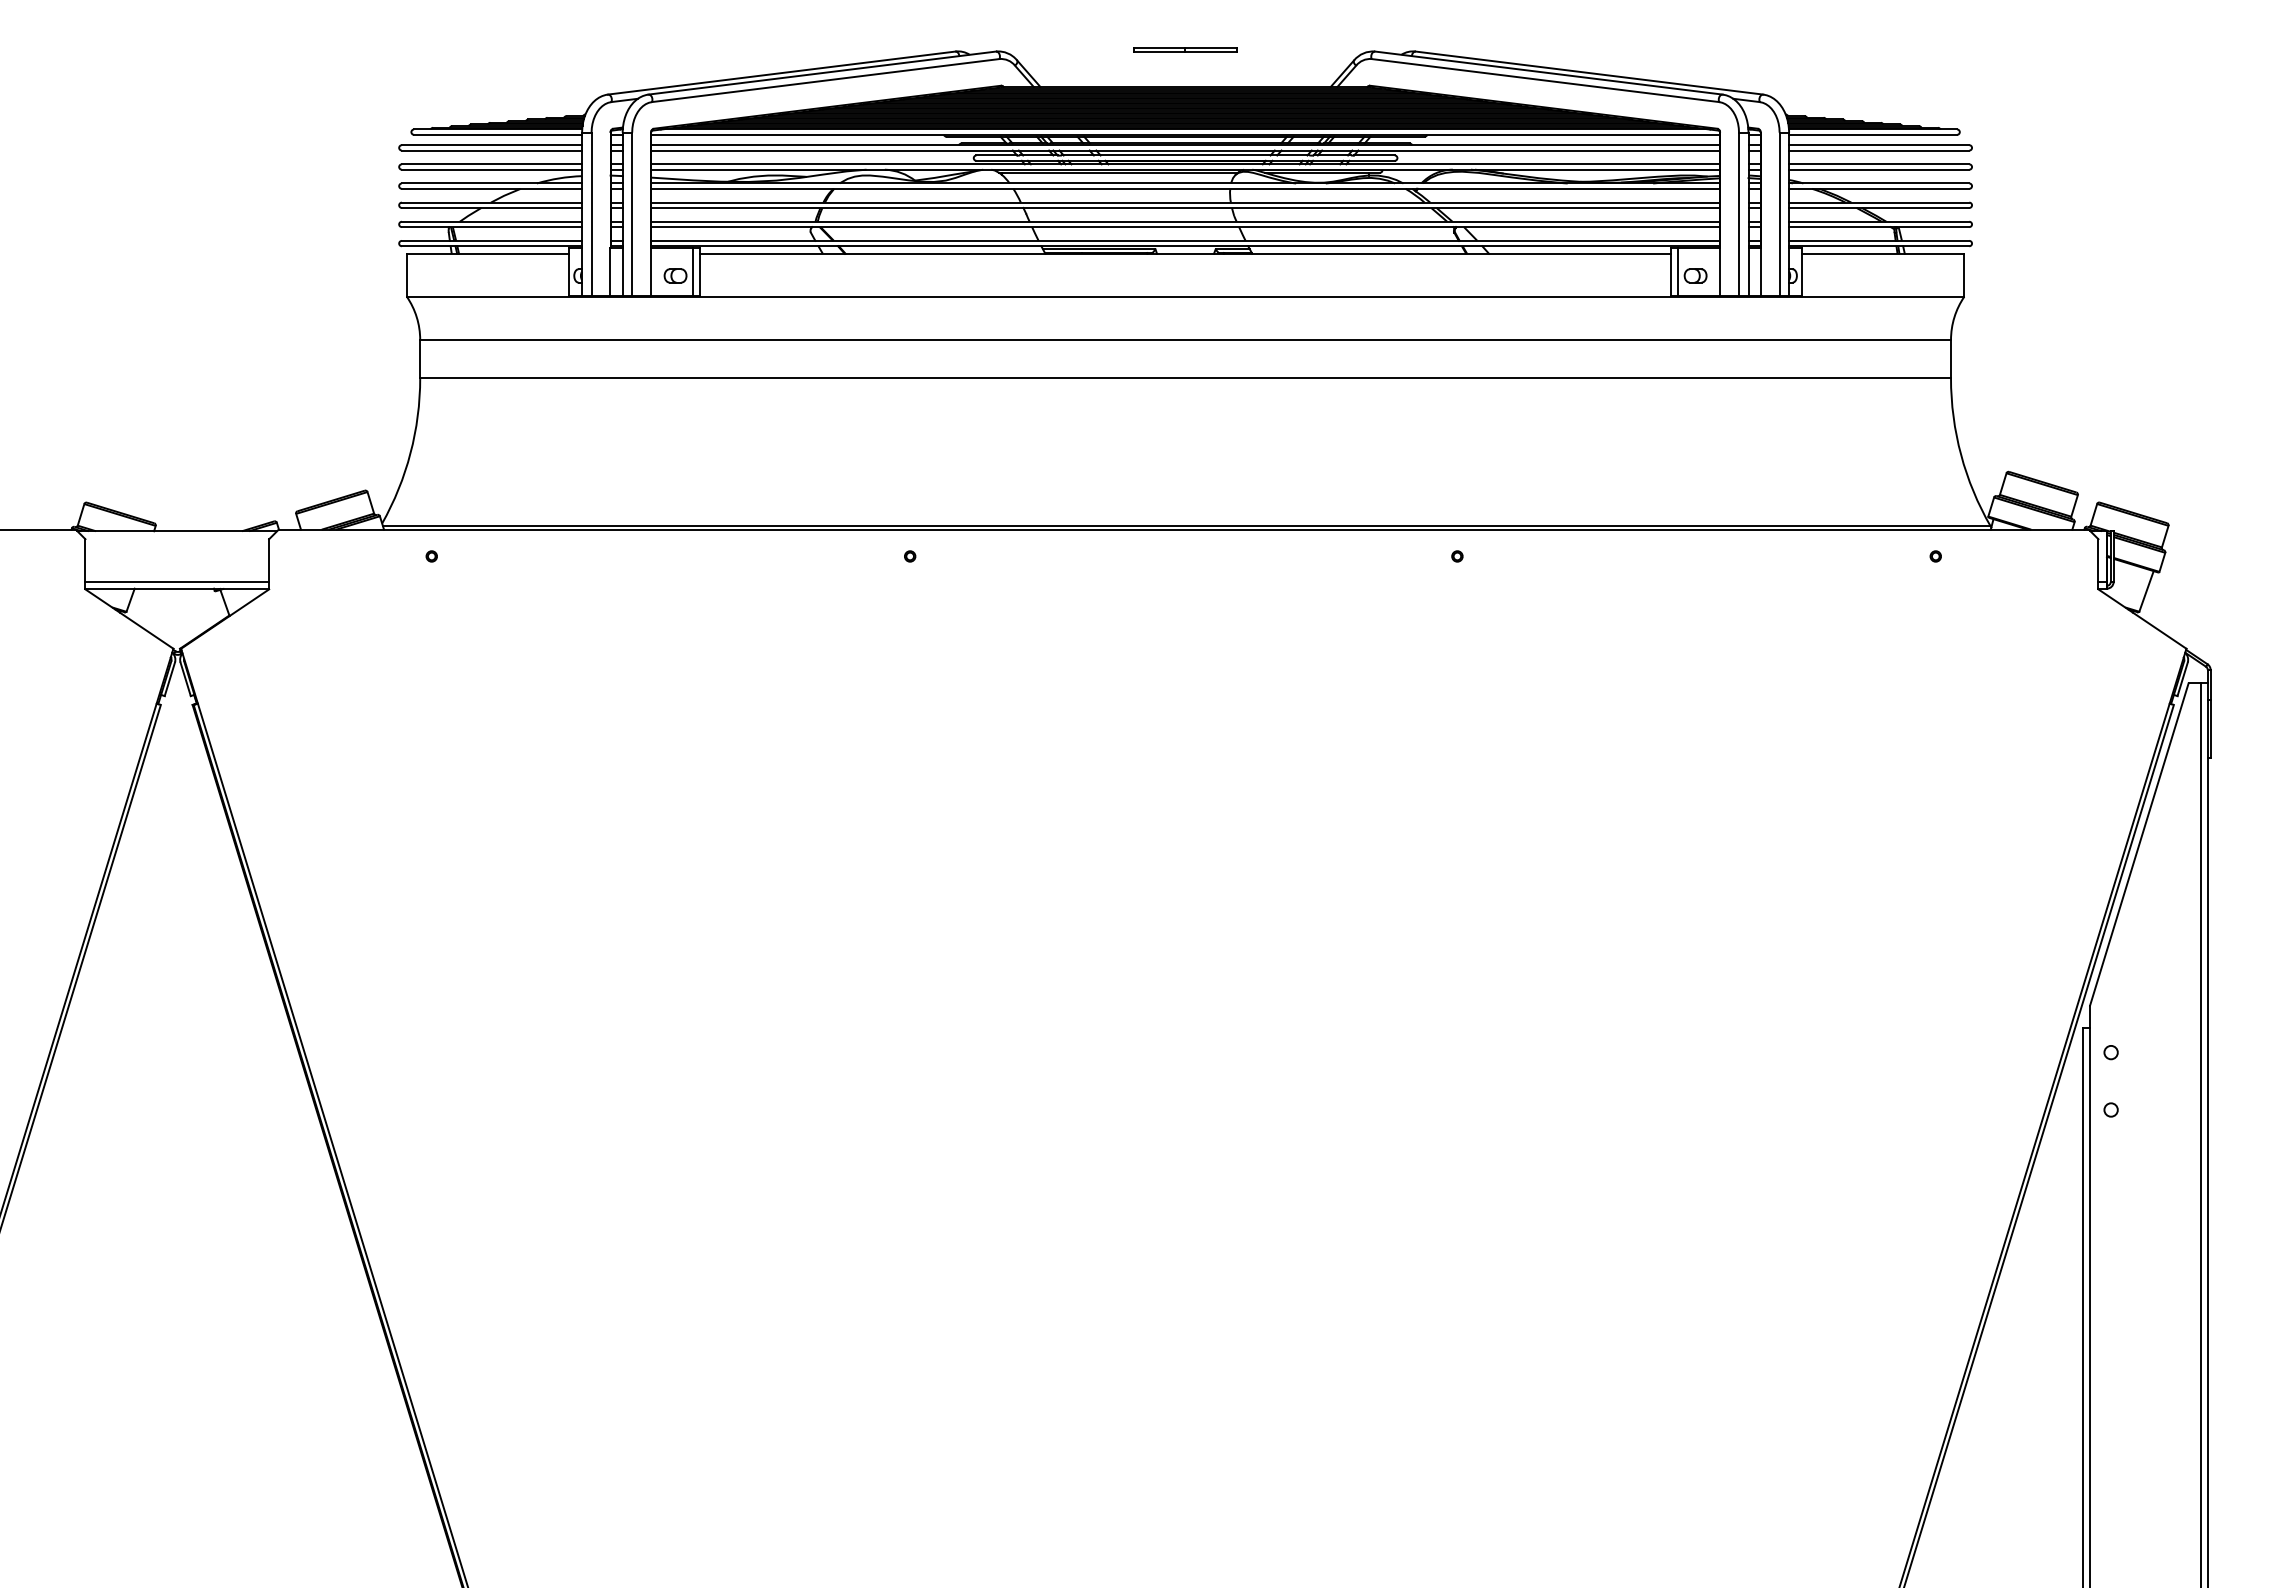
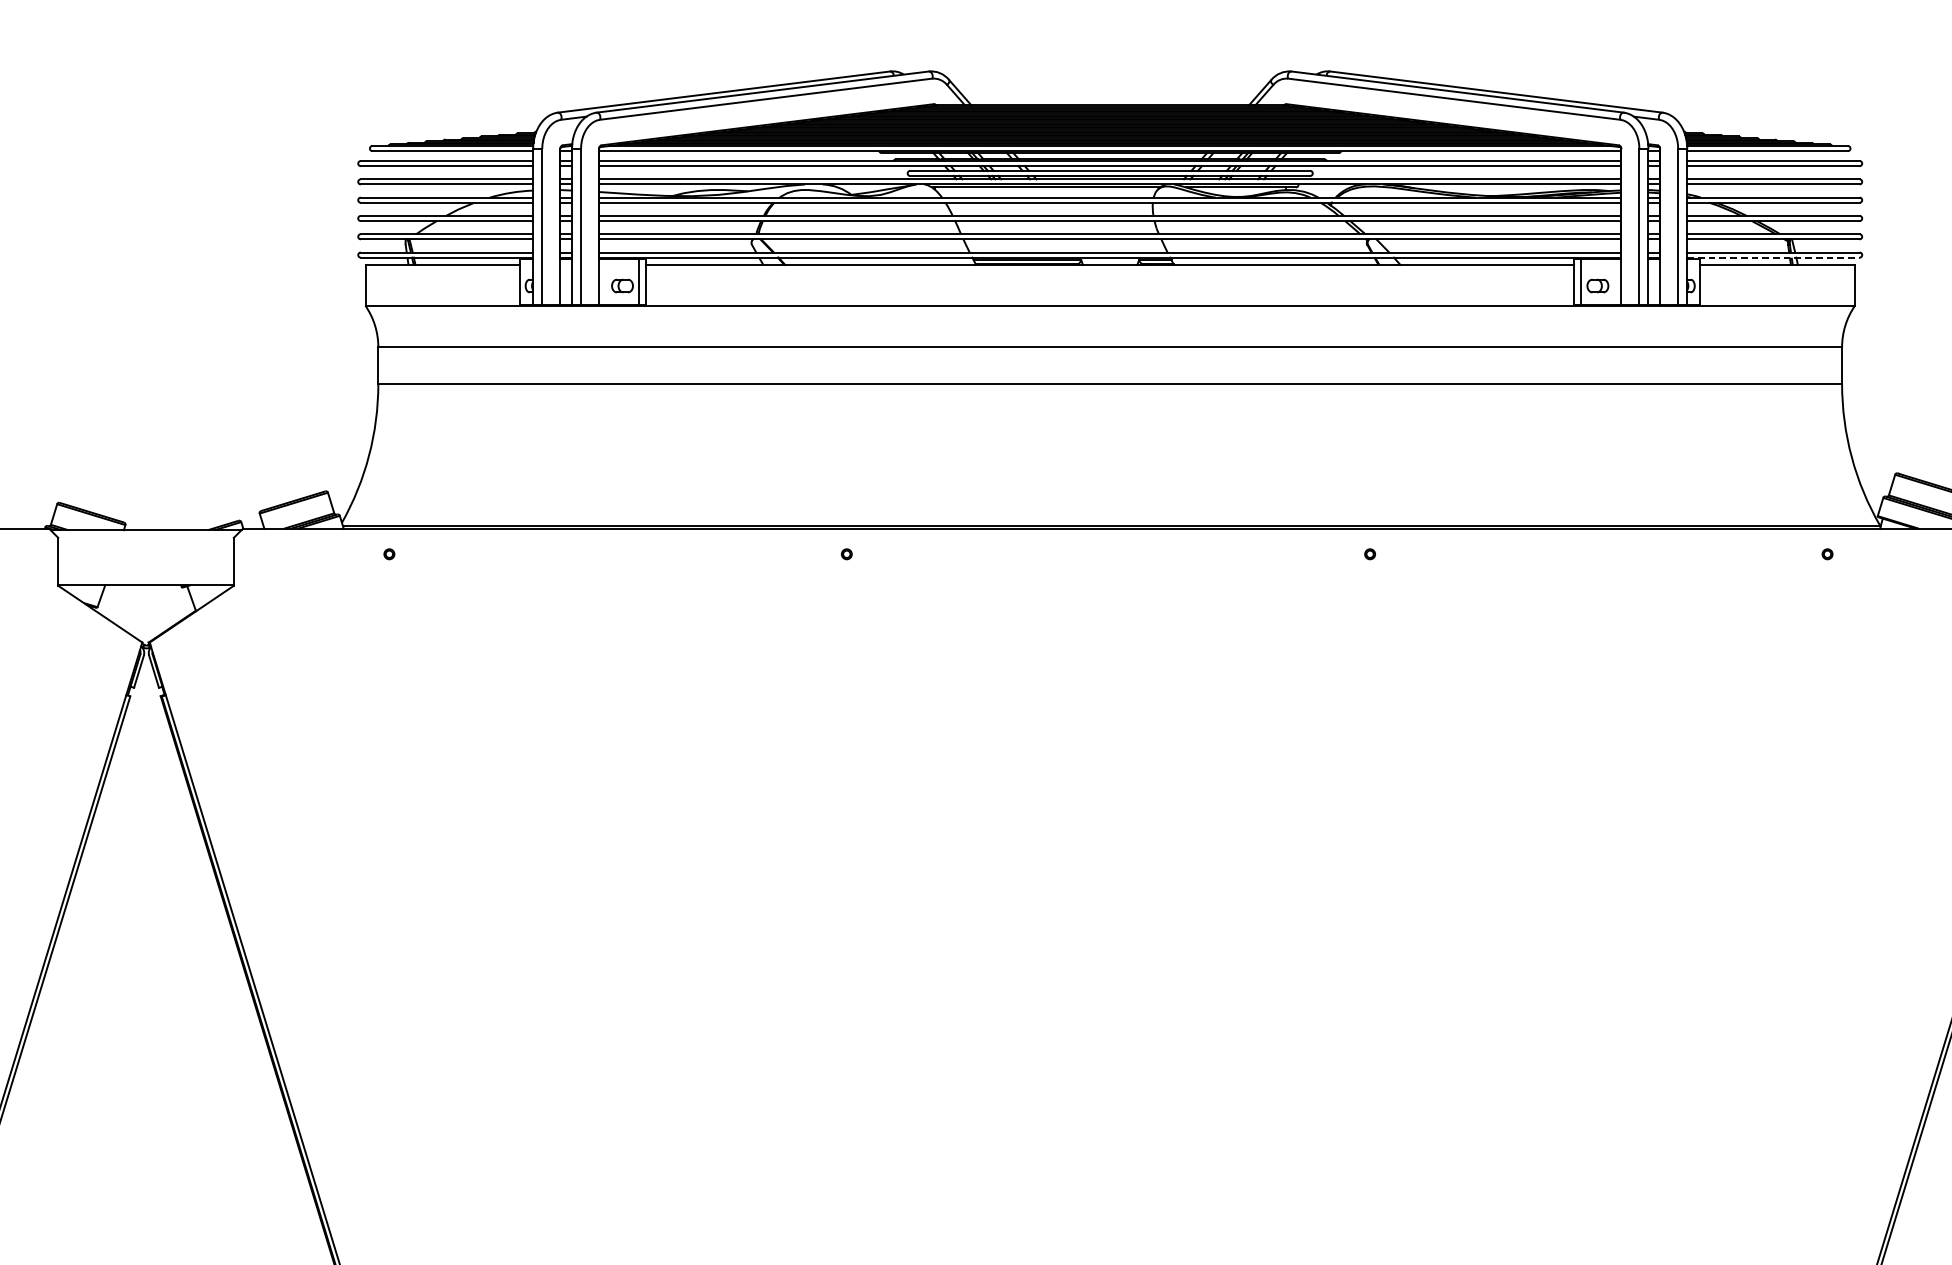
part: (1185, 49) -> (1110, 69), removed
line: (1879, 246) -> (1773, 257), solid -> dashed
line: (177, 581) -> (146, 578), removed

